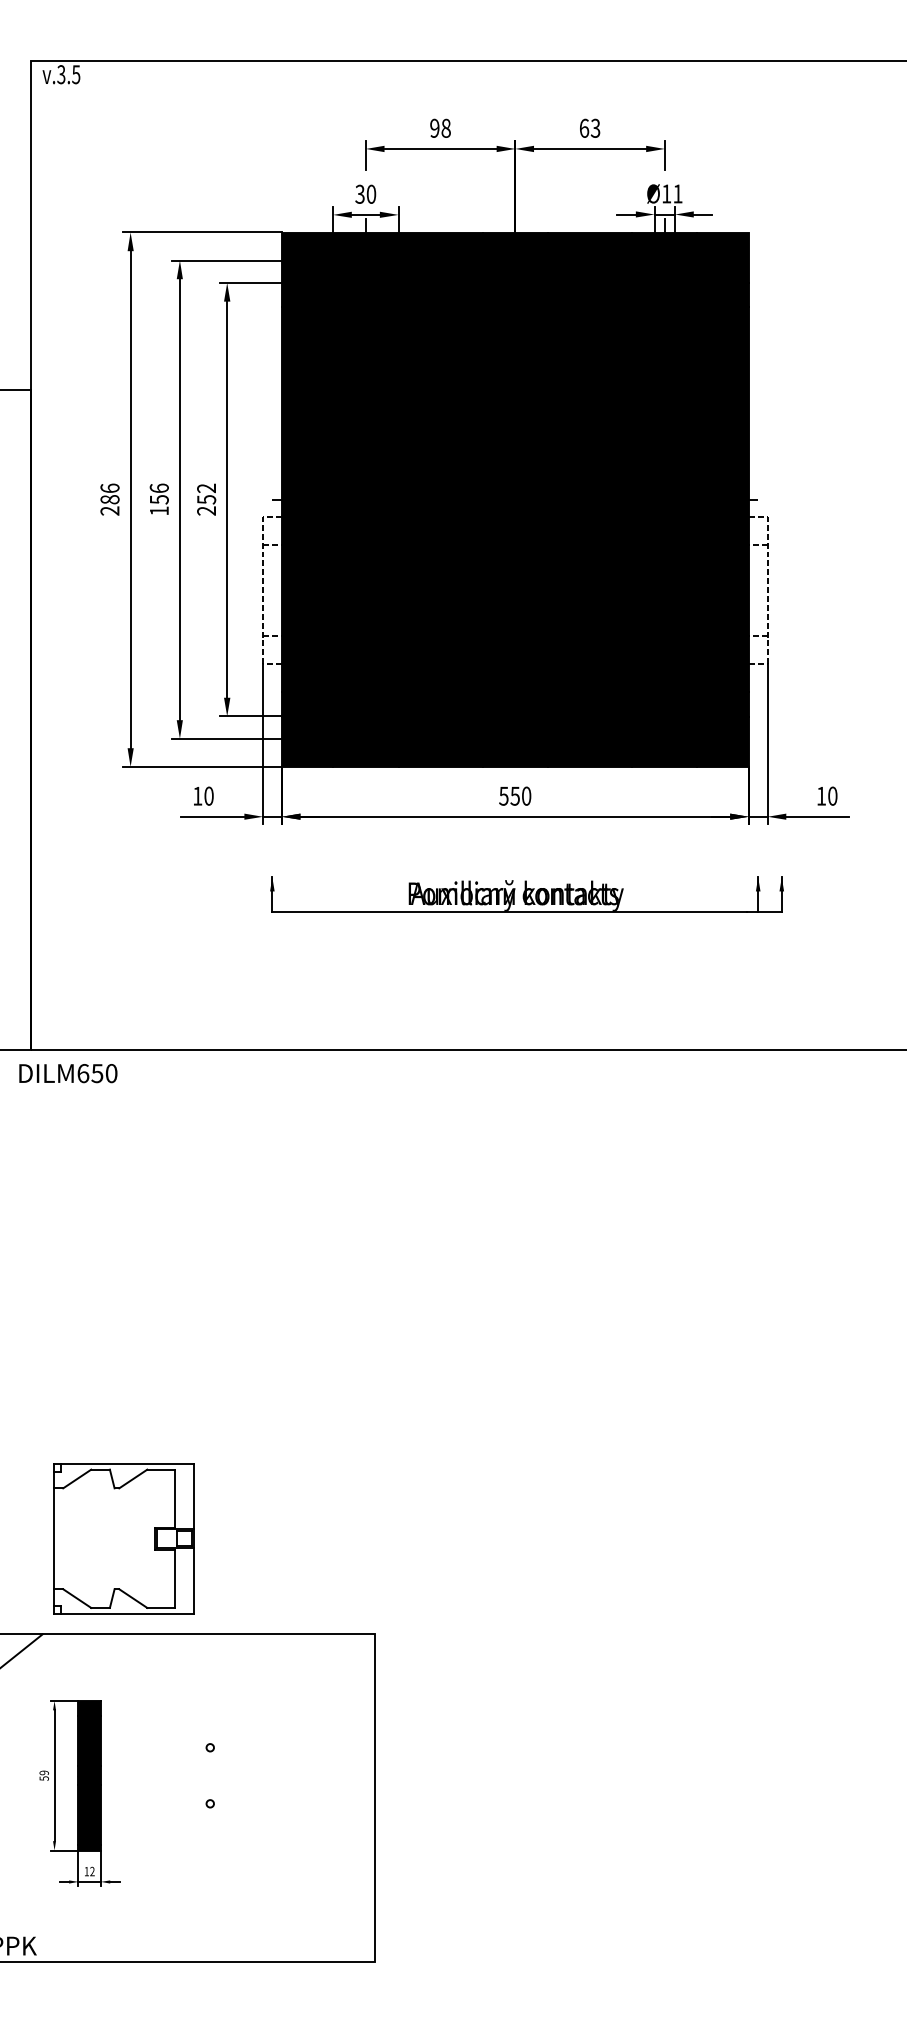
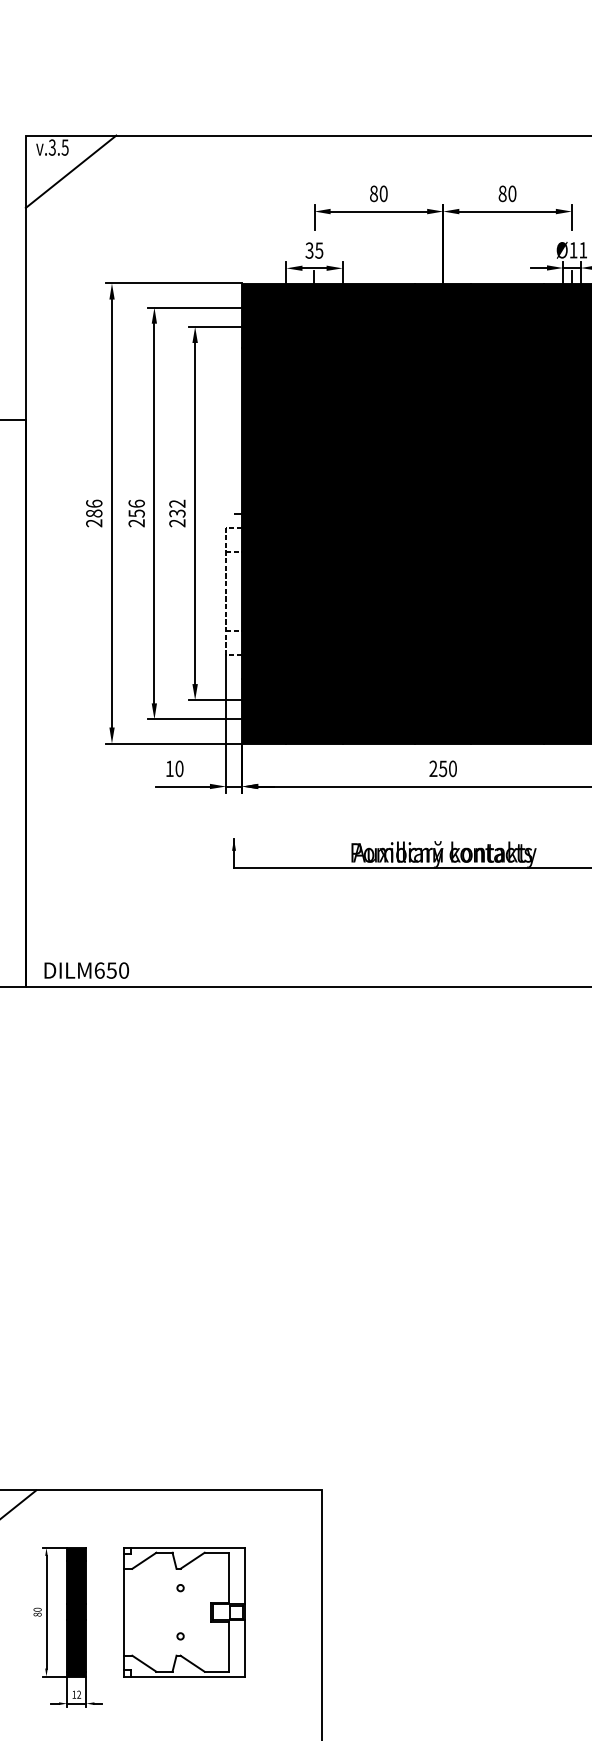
line: (82, 102) -> (70, 171), added
text: (440, 127) -> (378, 193), 98 -> 80
text: (589, 127) -> (507, 193), 63 -> 80
text: (371, 193) -> (319, 249), 30 -> 35
text: (206, 499) -> (177, 513), 252 -> 232
text: (158, 510) -> (136, 522), 156 -> 256
text: (503, 795) -> (433, 768), 550 -> 250
text: (68, 1073) -> (86, 970), moved
part: (123, 1538) -> (184, 1612), moved
text: (43, 1775) -> (36, 1612), 59 -> 80

